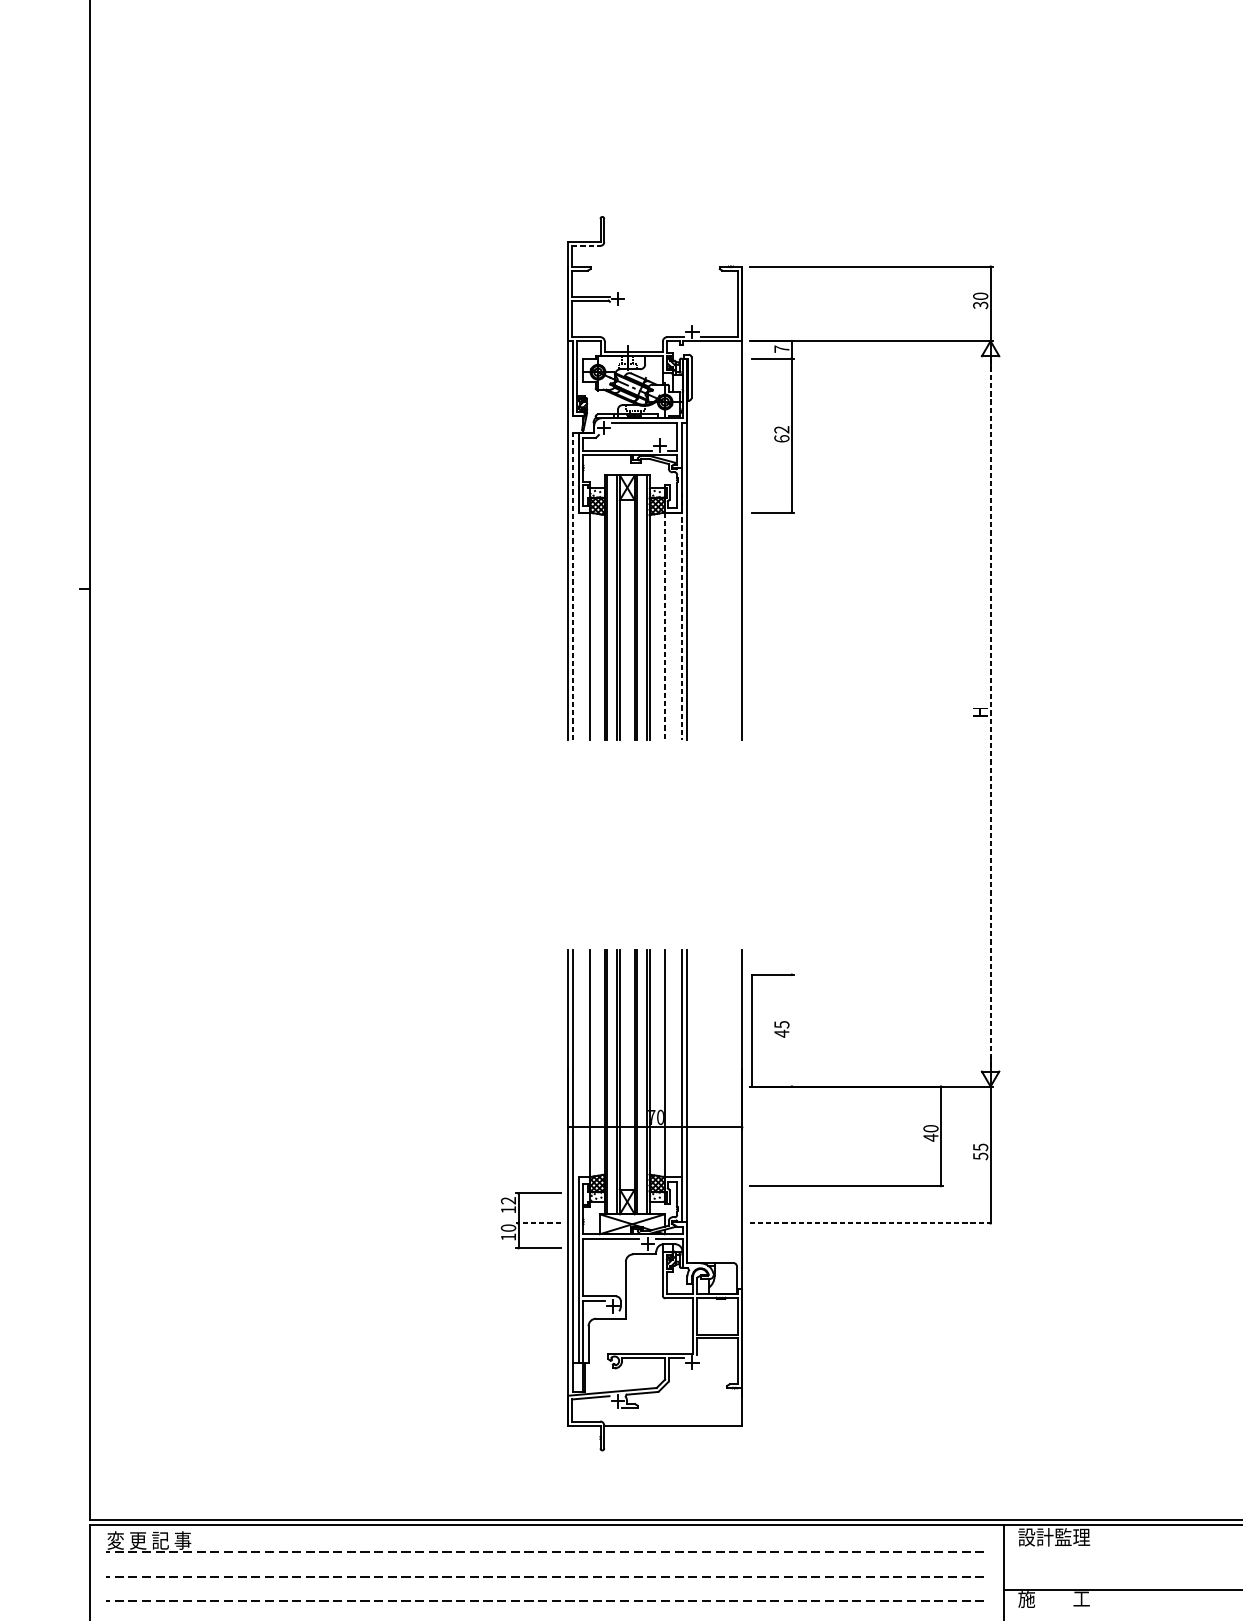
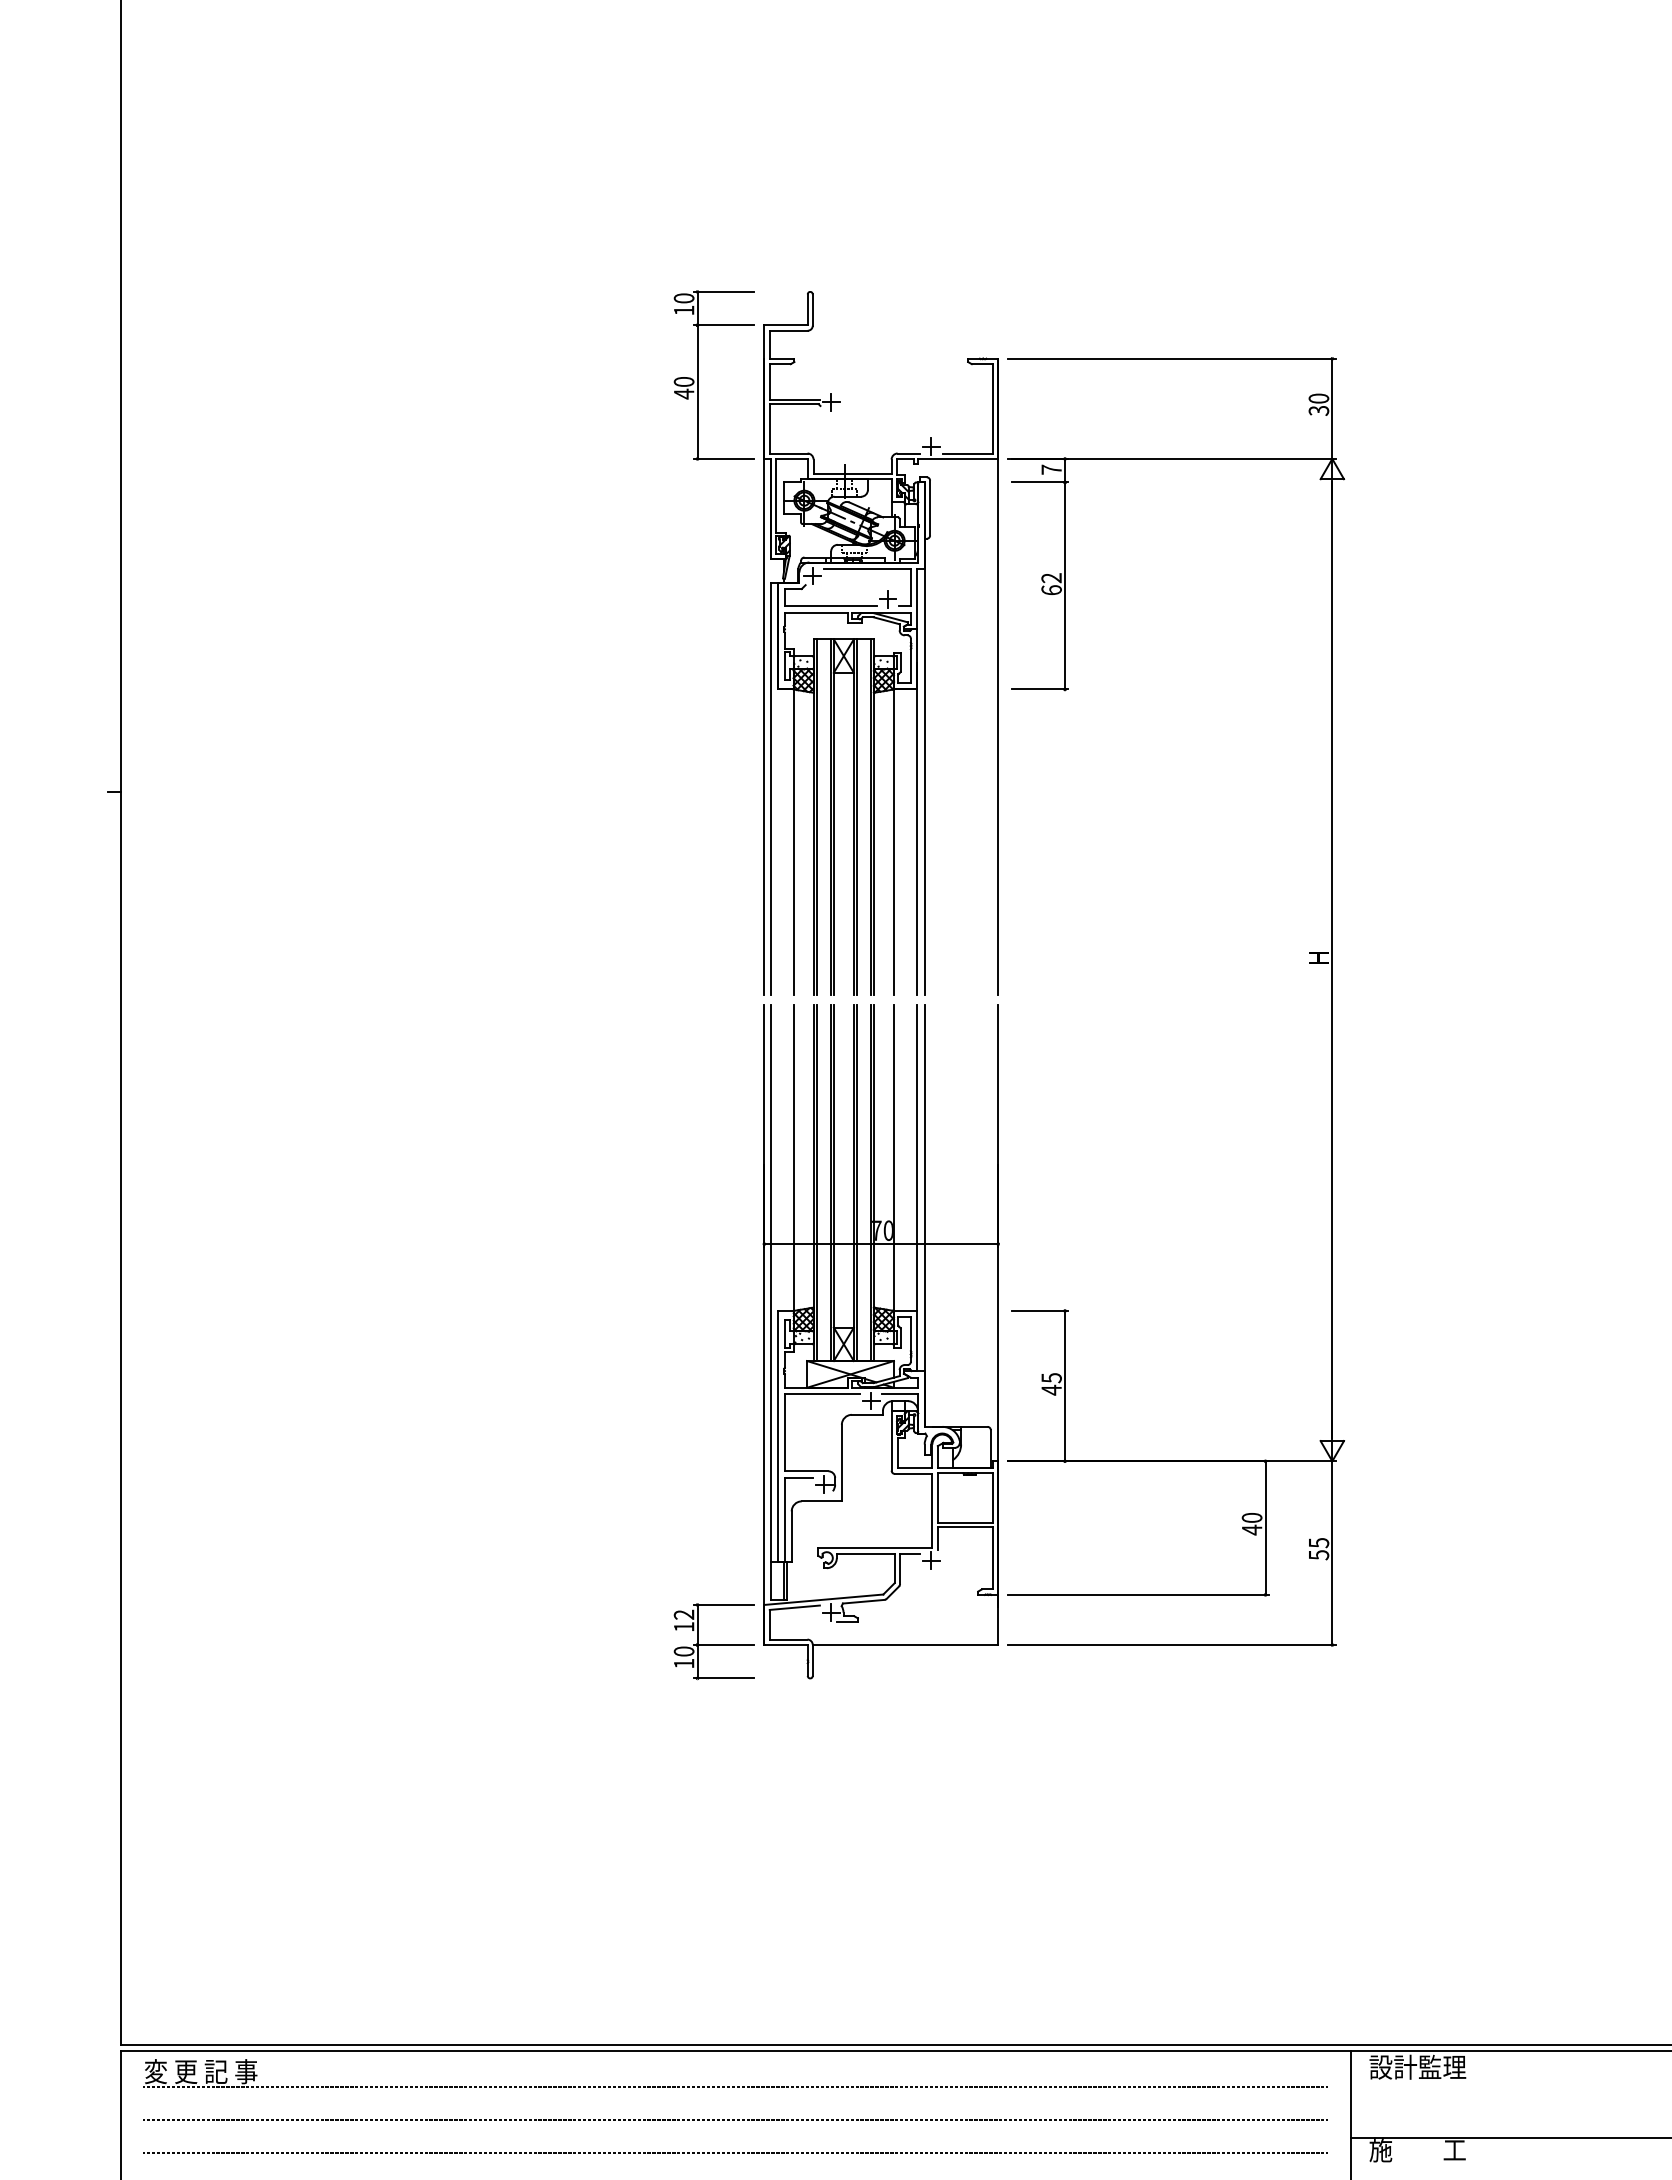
line: (586, 245) -> (788, 330), dashed -> solid
part: (519, 279) -> (698, 375), added
line: (573, 586) -> (771, 788), dashed -> solid
line: (682, 616) -> (917, 829), dashed -> solid
line: (664, 626) -> (893, 842), dashed -> solid
line: (990, 714) -> (1332, 960), dashed -> solid
line: (752, 1030) -> (1065, 1385), moved
part: (654, 1199) -> (880, 1341), moved
line: (537, 1223) -> (723, 1645), dashed -> solid
line: (871, 1223) -> (1171, 1645), dashed -> solid

